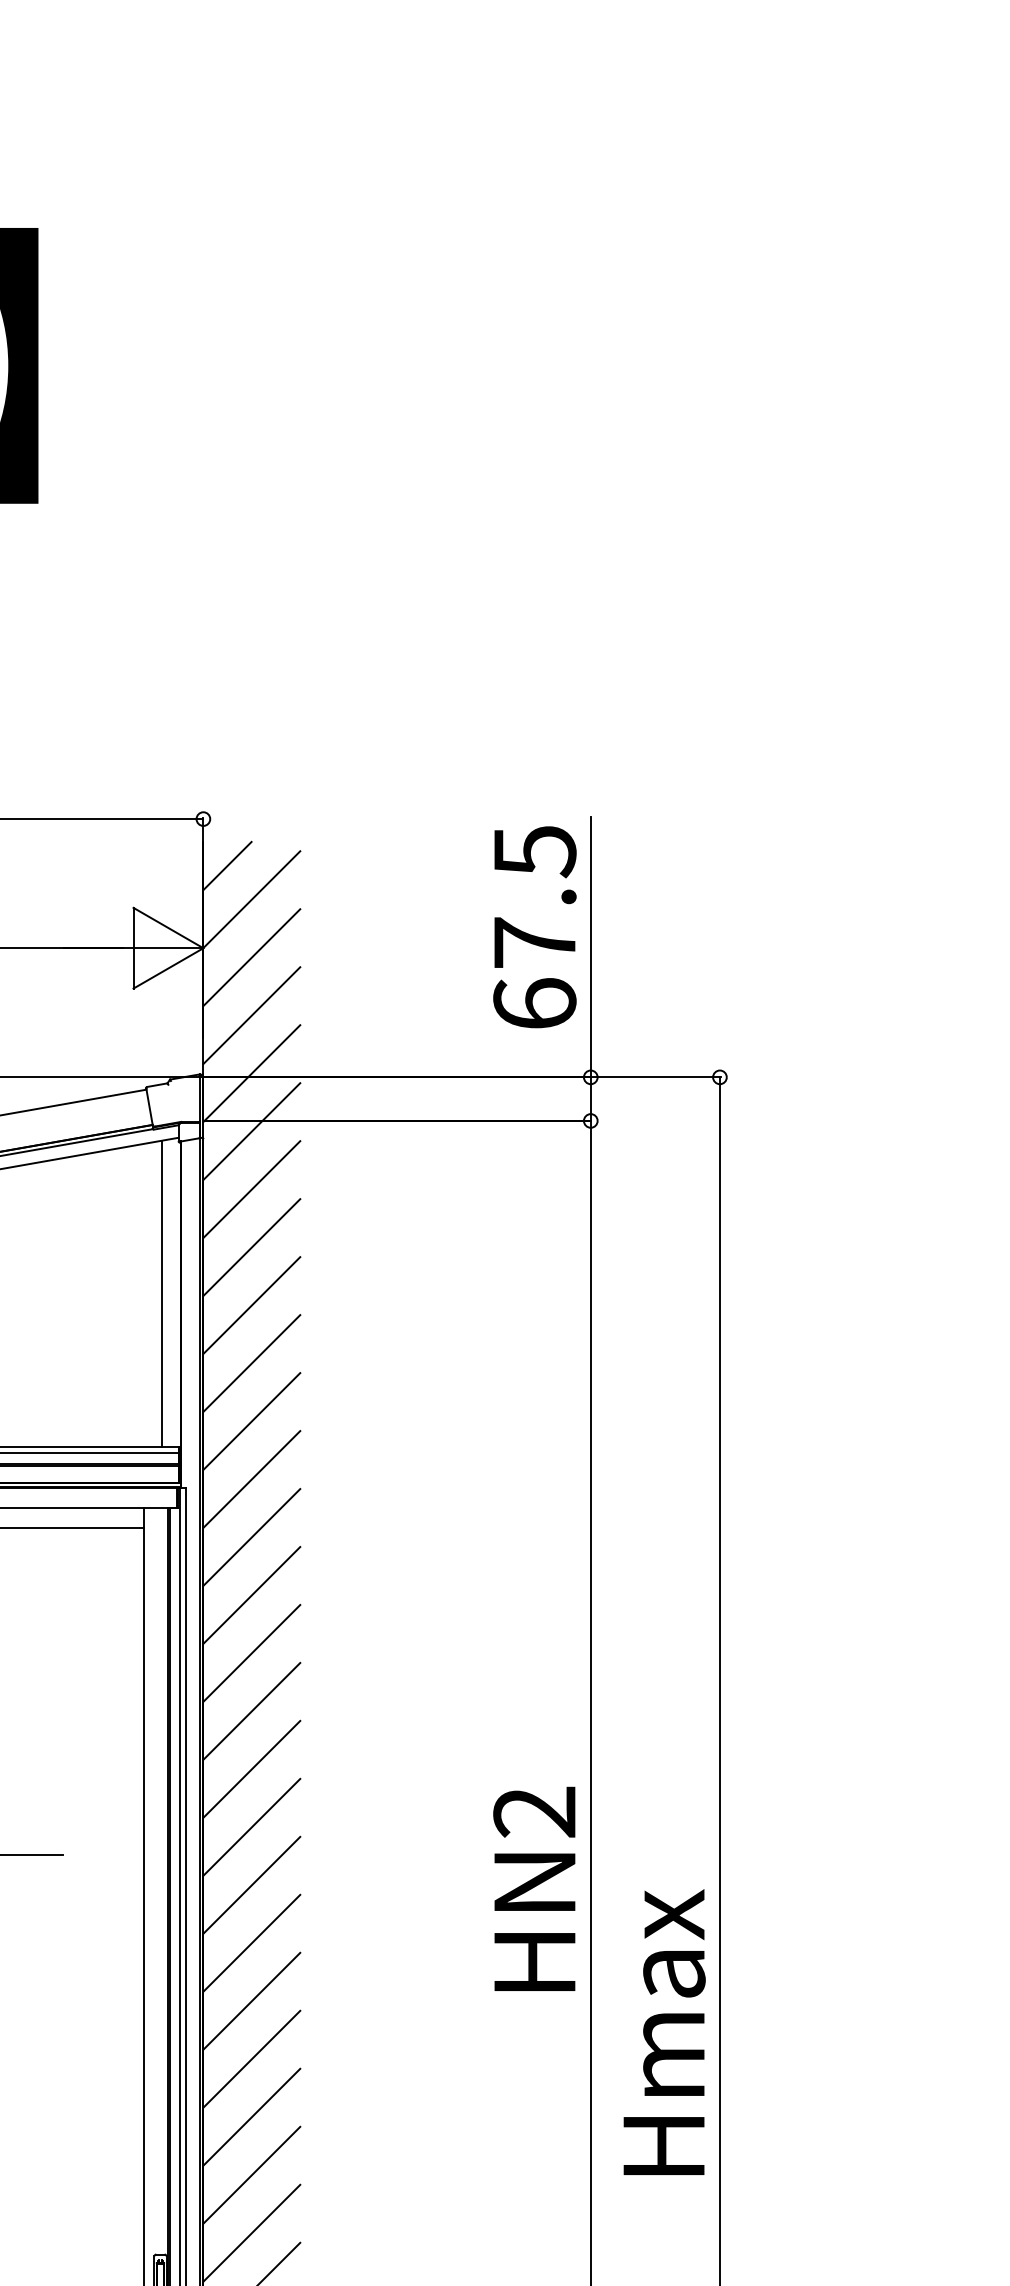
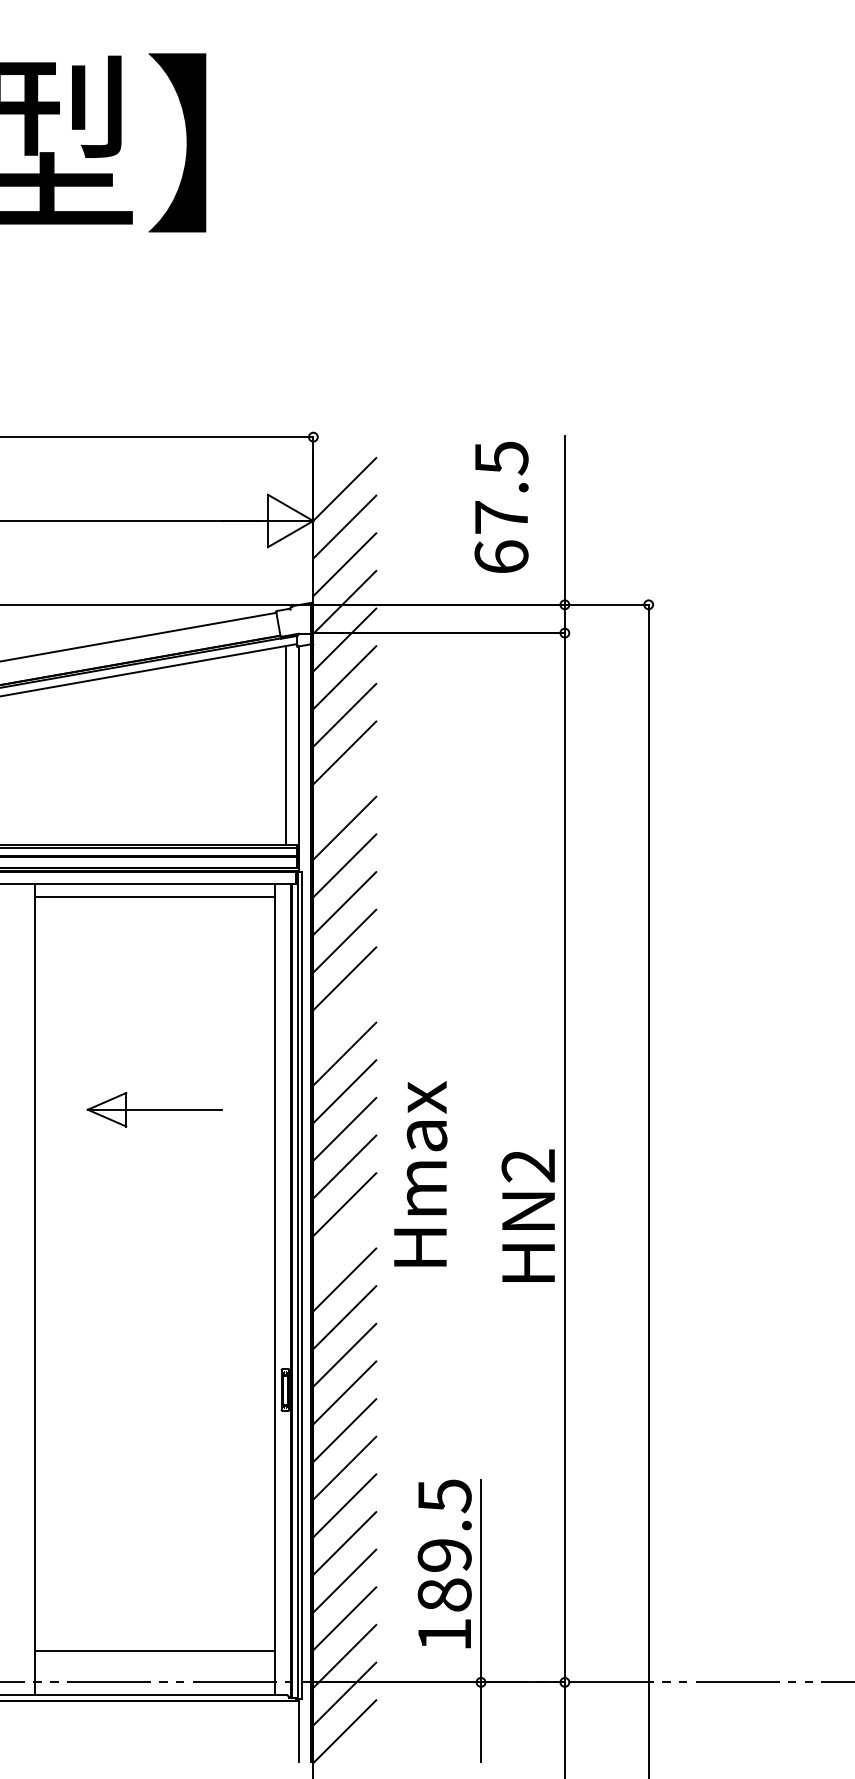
line: (226, 865) -> (328, 467), removed
text: (534, 925) -> (501, 506), moved
line: (251, 1363) -> (344, 790), removed
line: (251, 1711) -> (344, 1016), removed
text: (533, 1888) -> (527, 1215), moved
text: (664, 2031) -> (420, 1173), moved
line: (251, 2058) -> (344, 1241), removed

